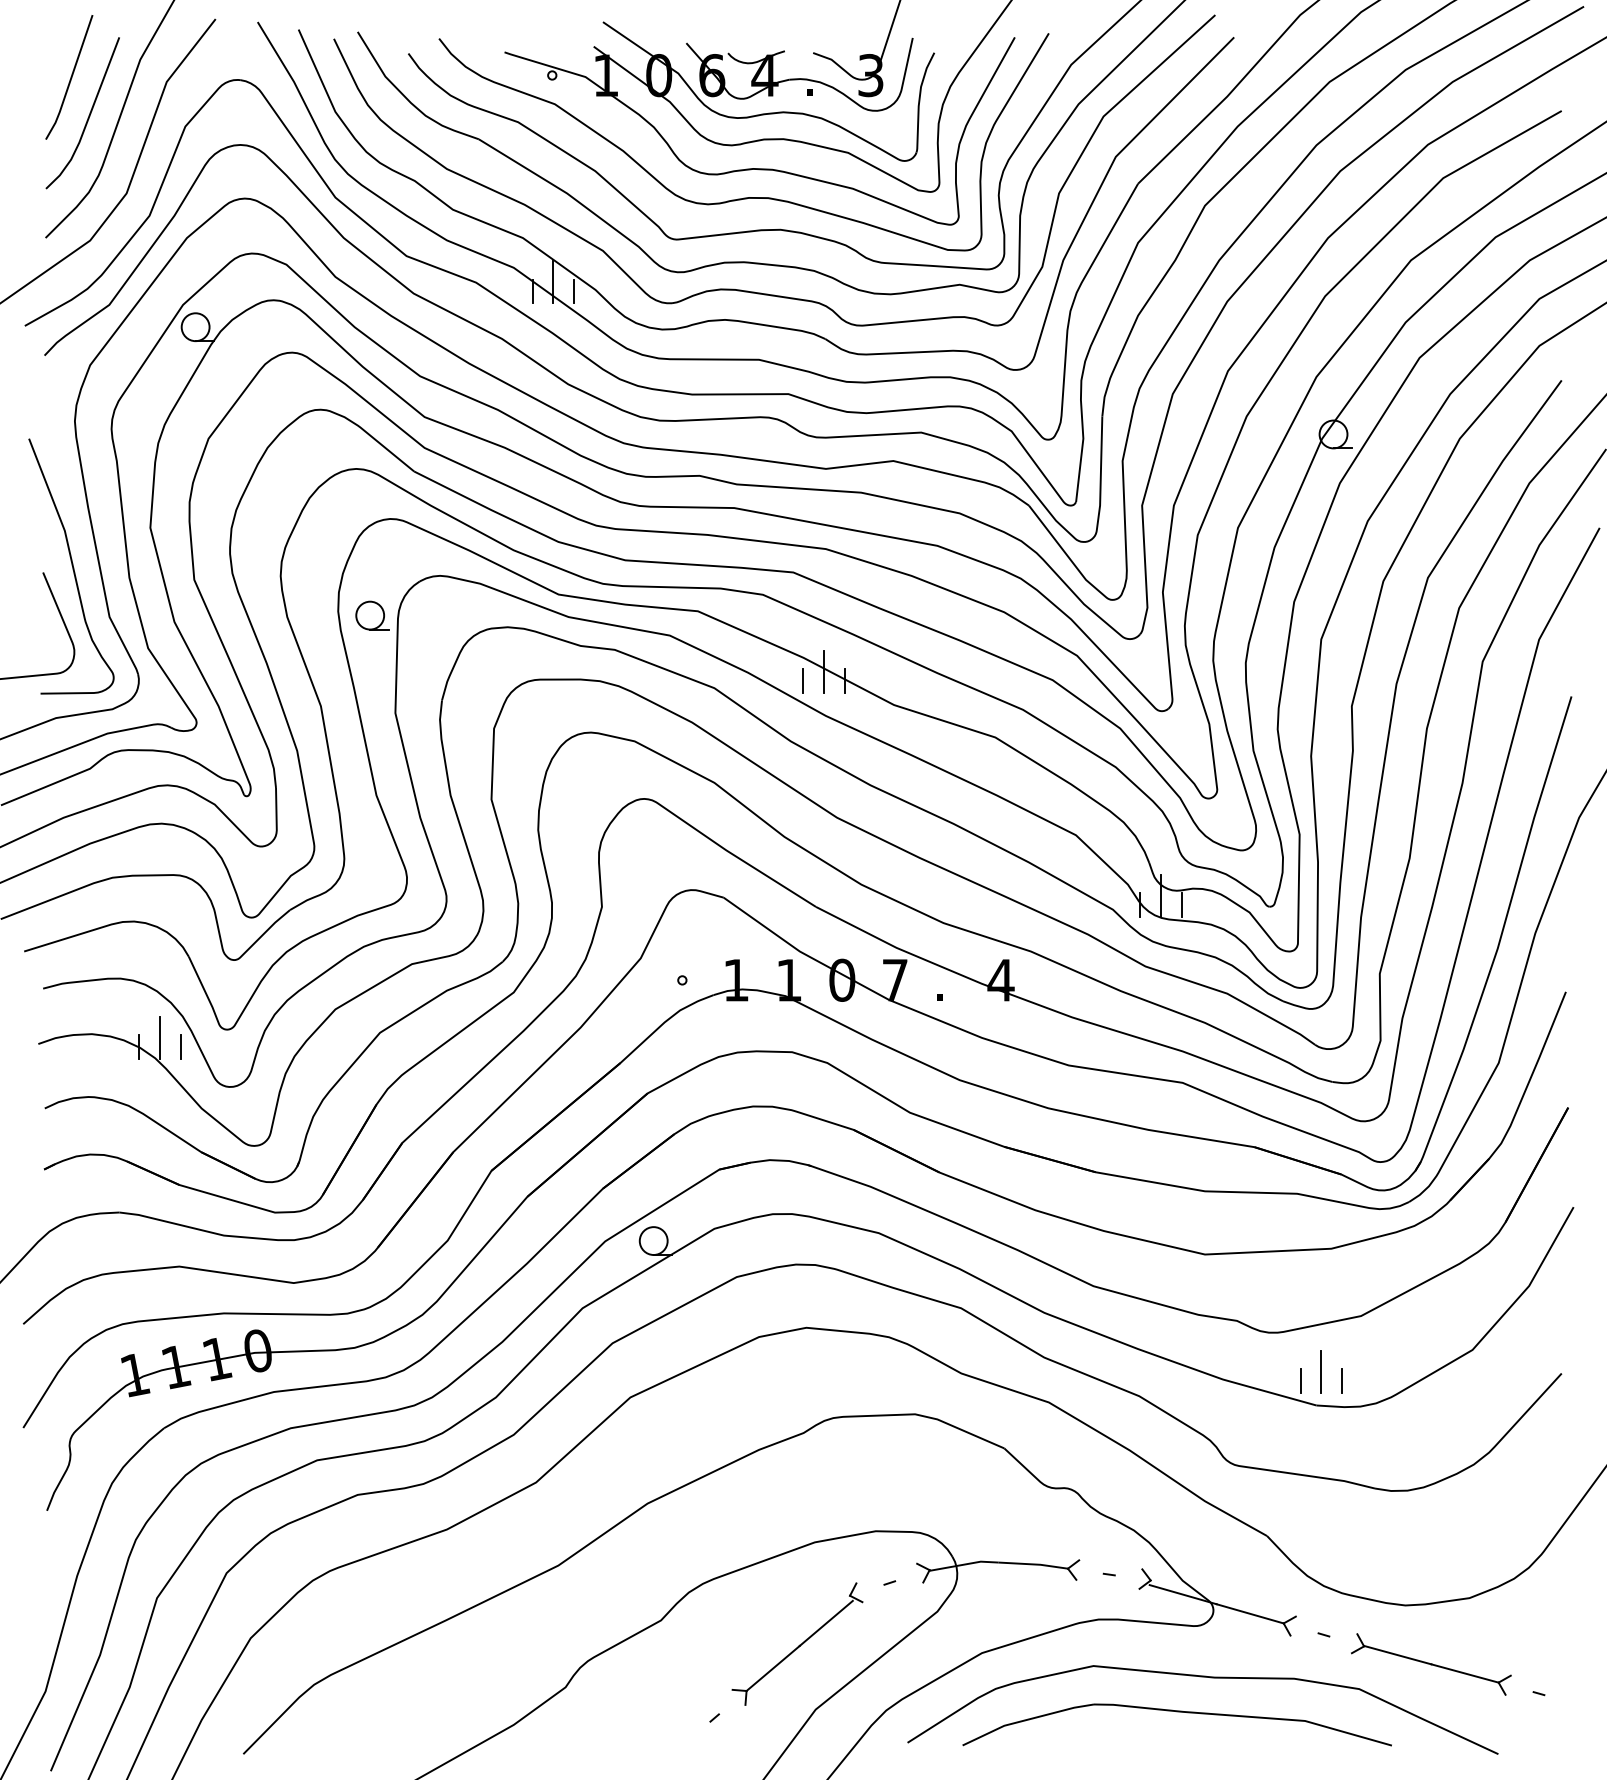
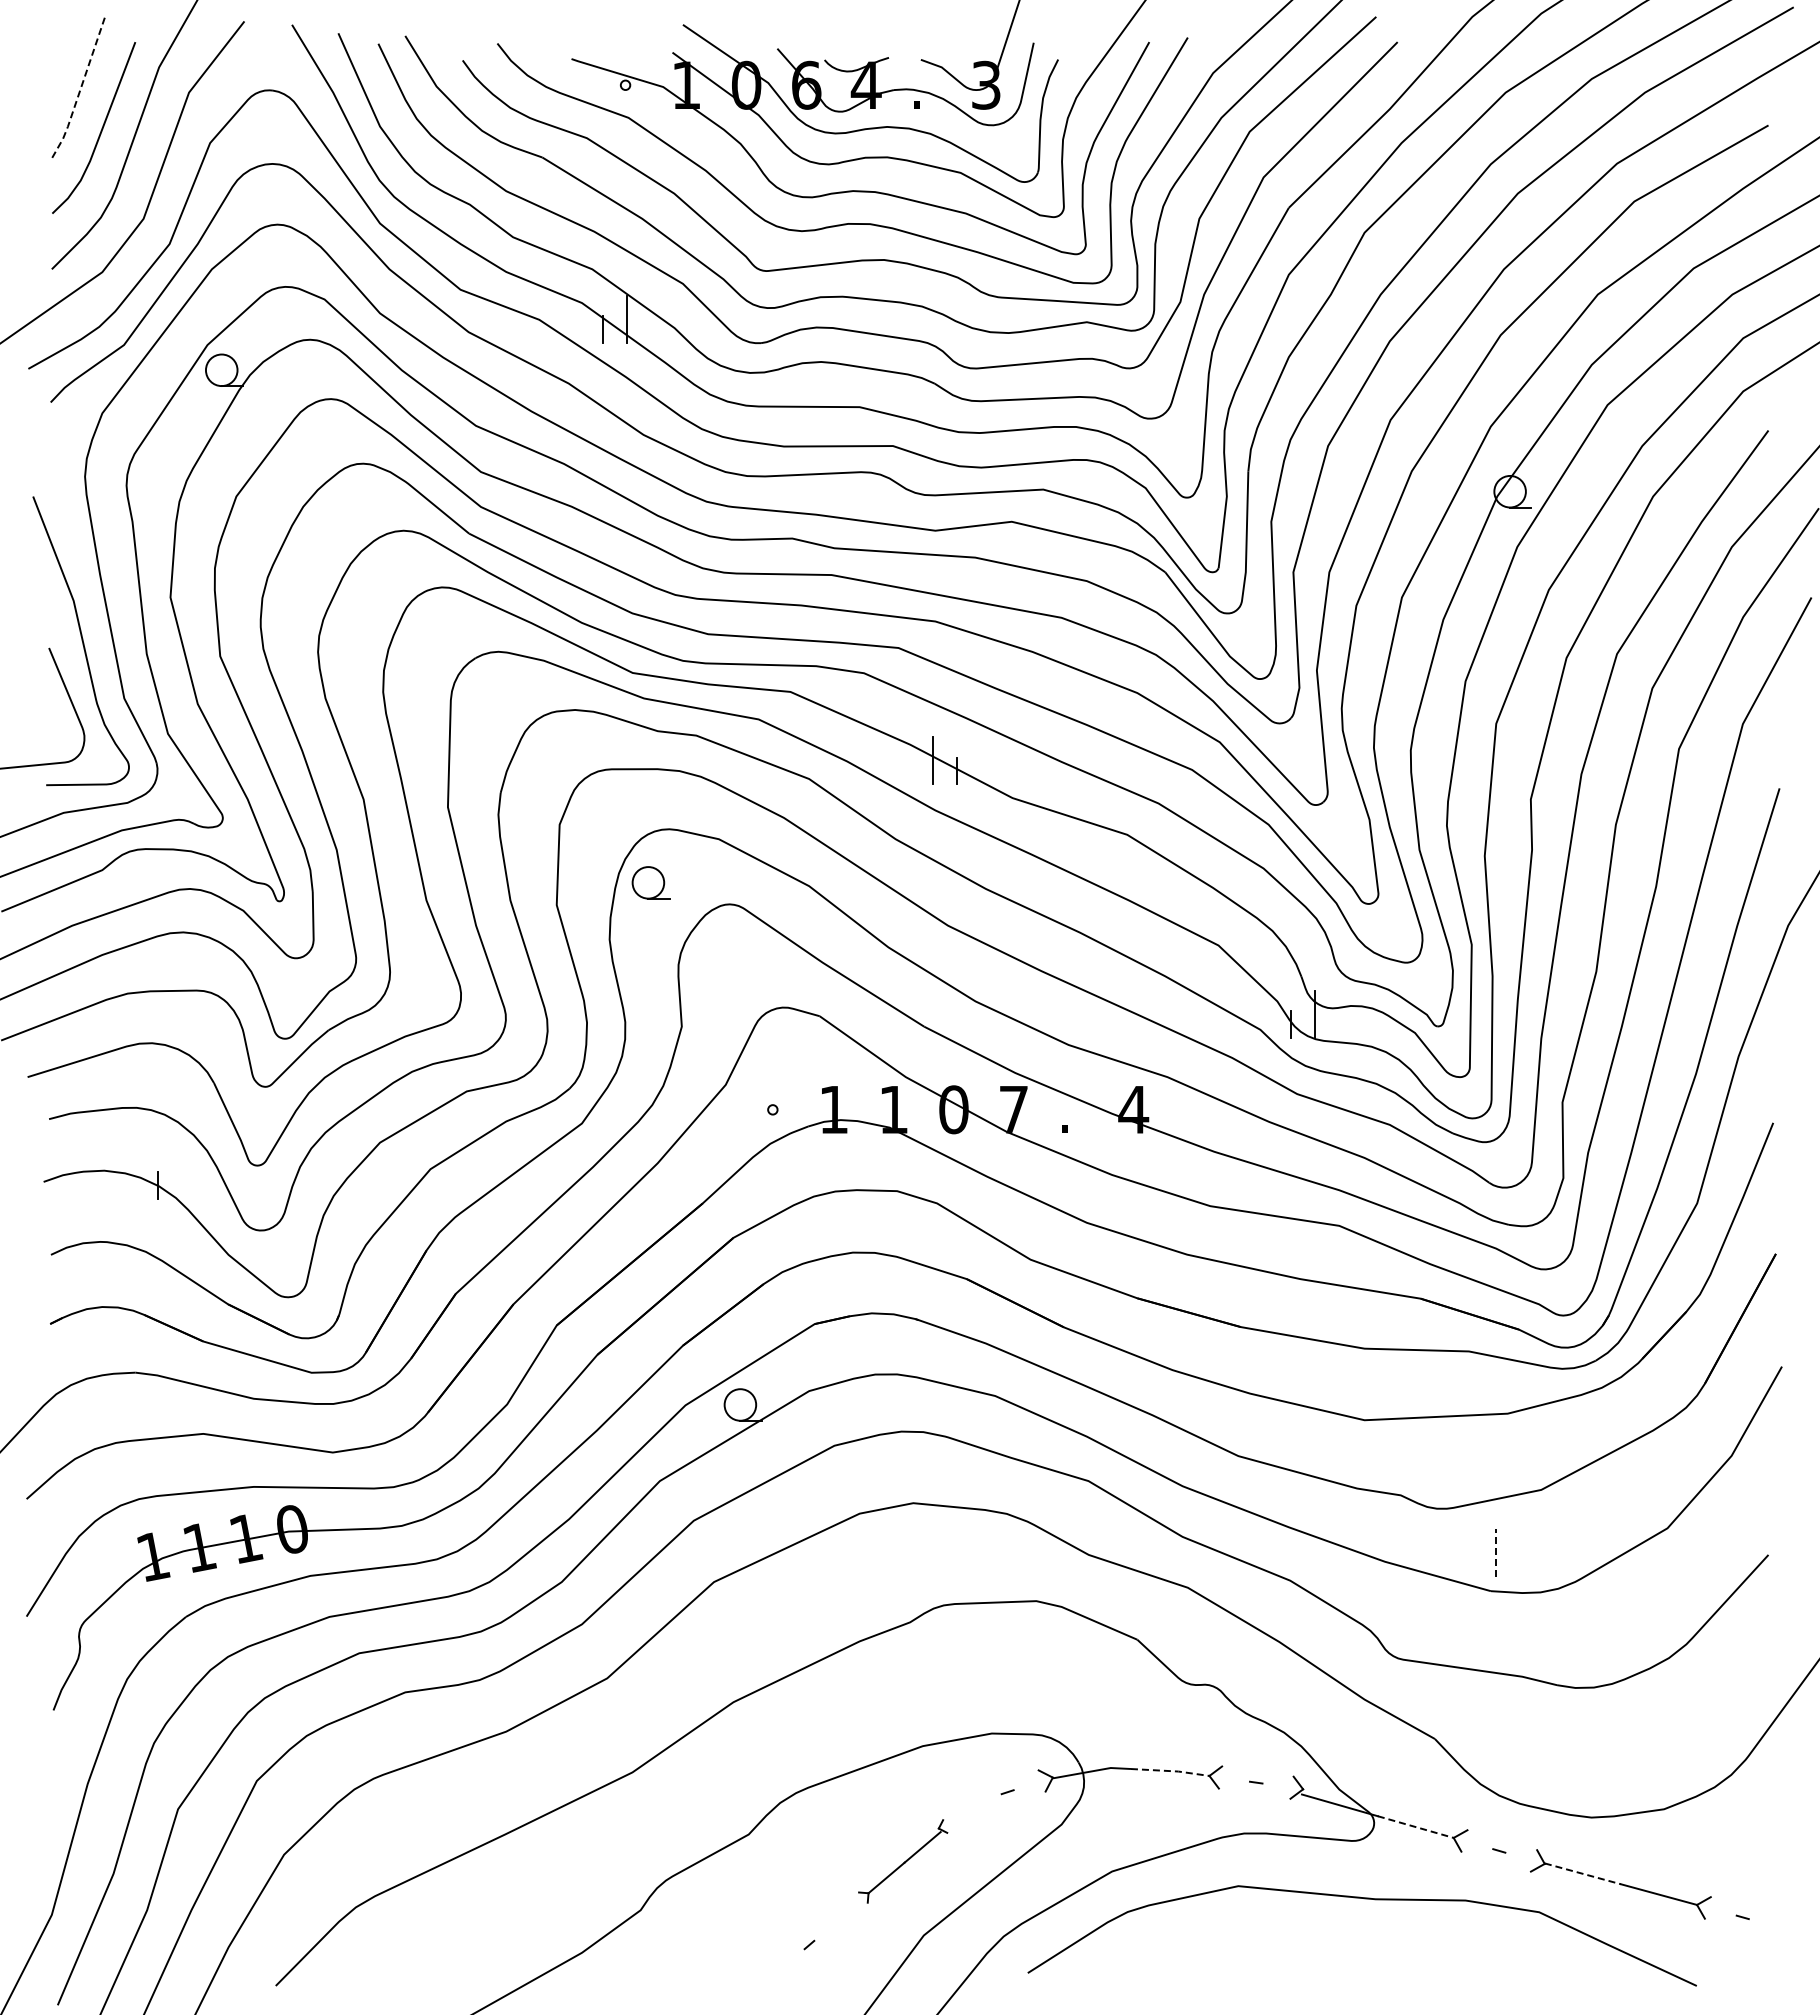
line: (70, 79) -> (80, 89), solid -> dashed
line: (574, 291) -> (650, 329), removed
part: (372, 615) -> (650, 882), moved
line: (803, 680) -> (909, 770), removed
line: (1181, 905) -> (1338, 1024), removed
line: (160, 1037) -> (181, 1174), removed
line: (180, 1047) -> (204, 1185), removed
line: (1321, 1371) -> (1496, 1552), solid -> dashed
line: (1300, 1381) -> (1472, 1563), removed
line: (1342, 1381) -> (1520, 1563), removed
line: (1034, 1564) -> (1171, 1771), solid -> dashed
line: (1250, 1614) -> (1416, 1827), solid -> dashed
part: (796, 1644) -> (902, 1861), size x0.6
line: (1398, 1654) -> (1583, 1873), solid -> dashed
part: (1177, 1712) -> (1333, 1938), removed

